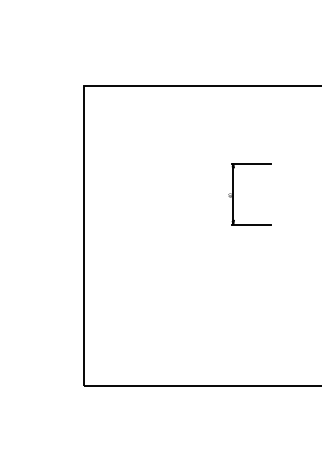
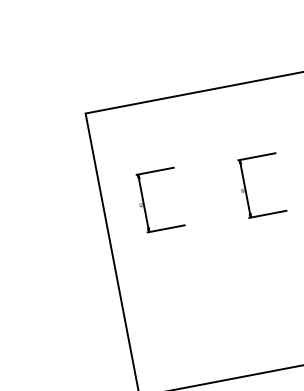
part: (126, 189) -> (143, 203), added

